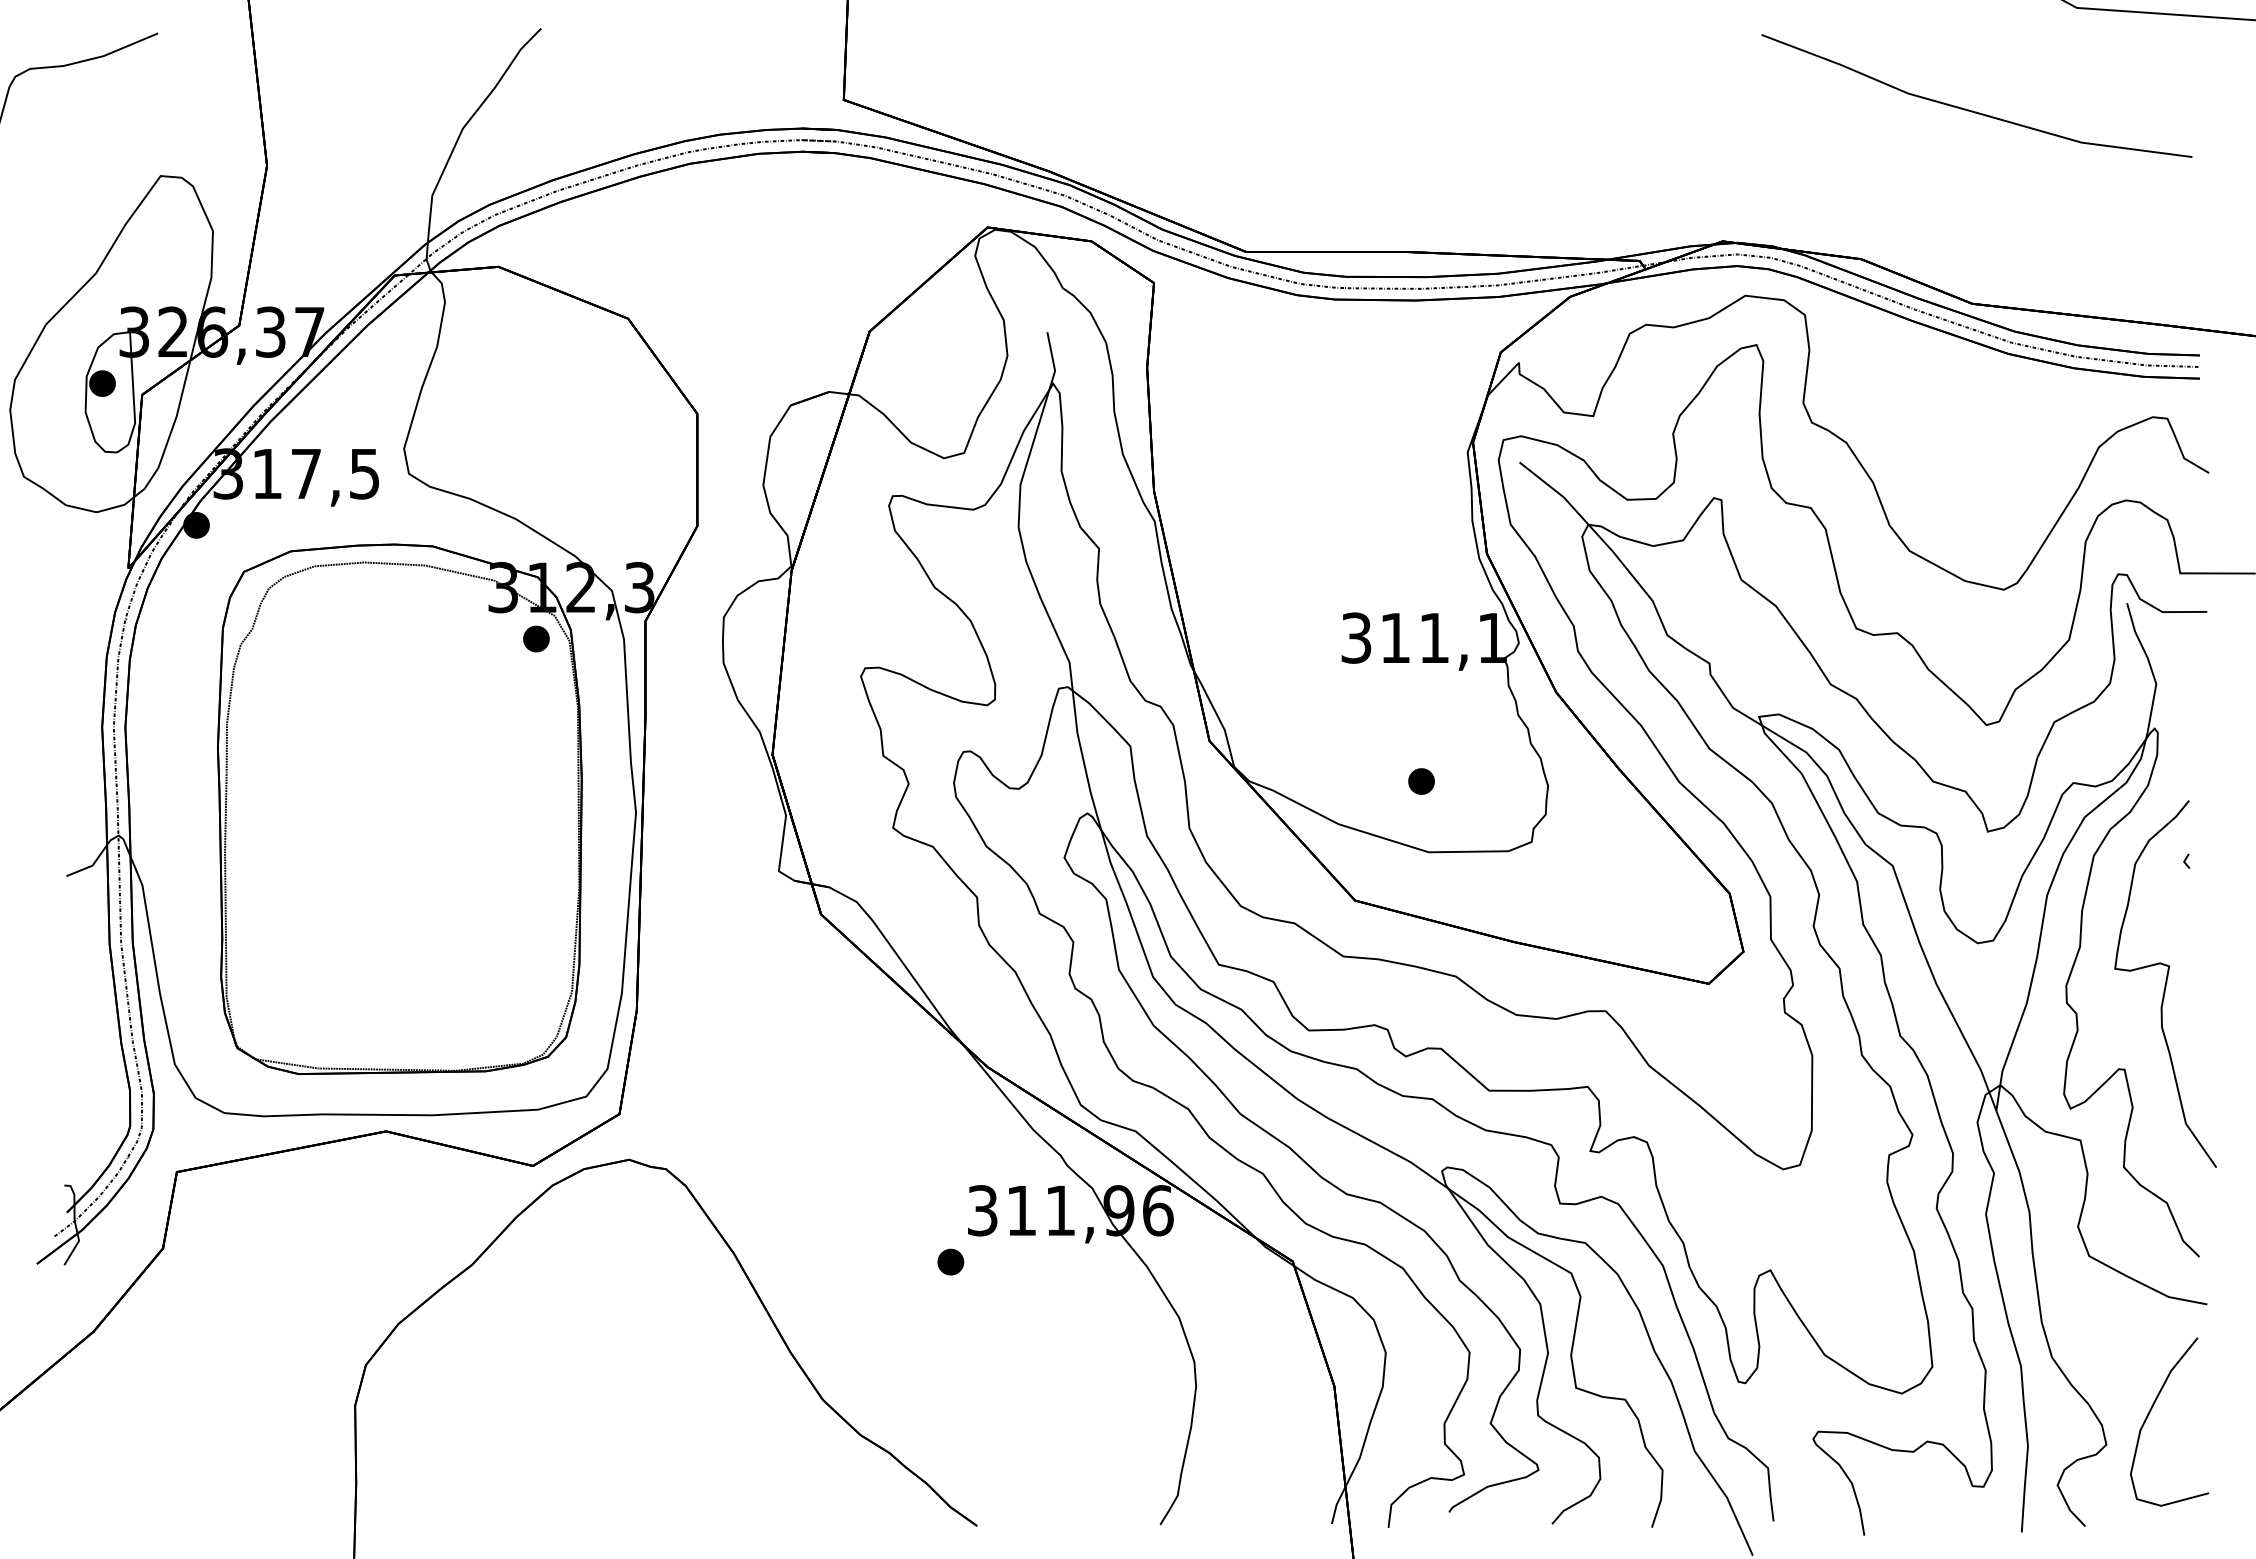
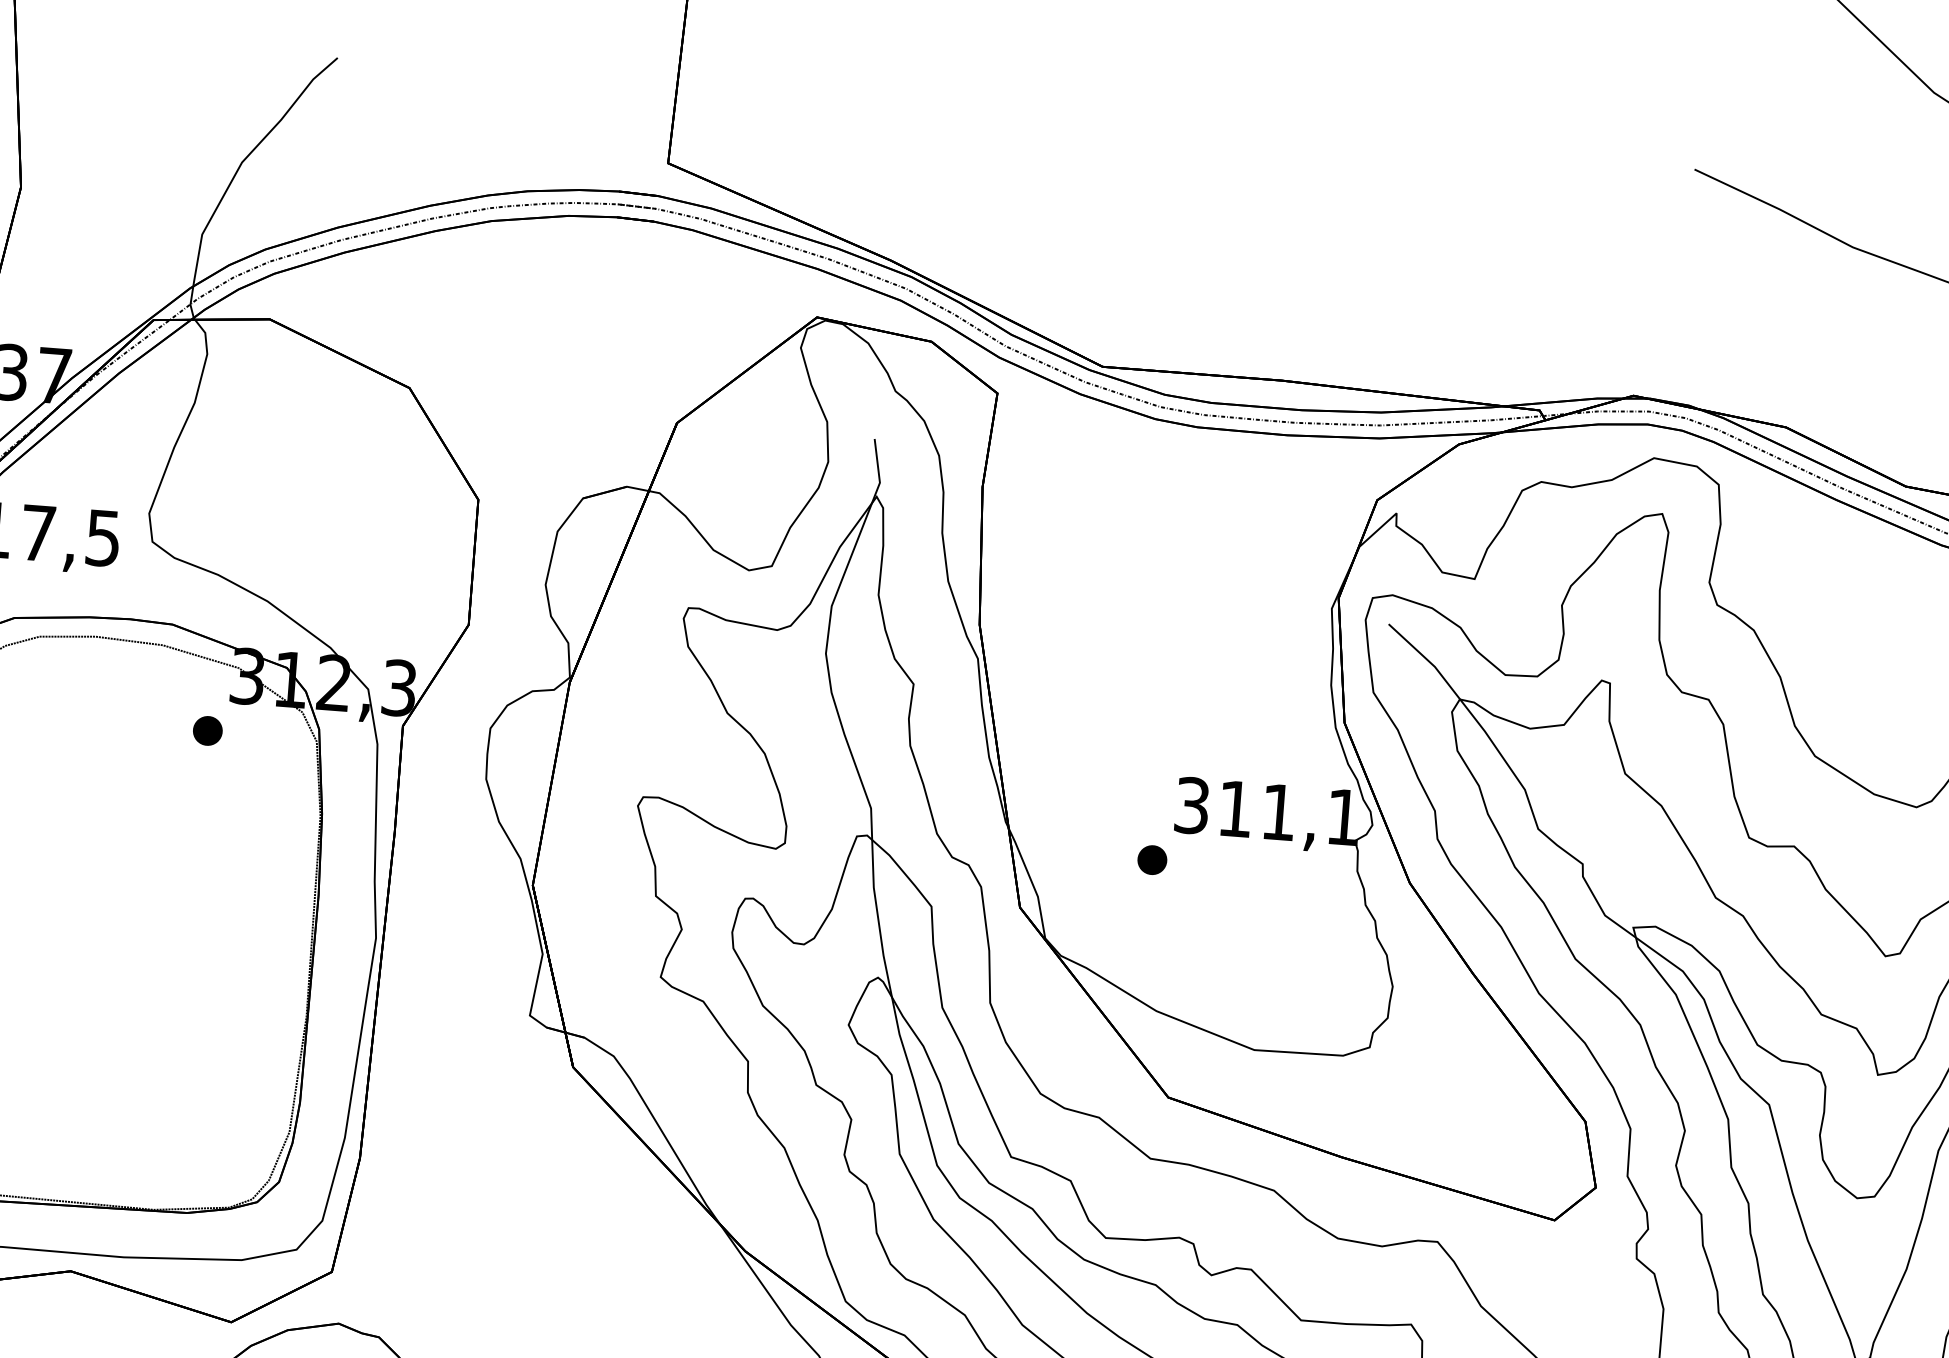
part: (536, 638) -> (207, 730), moved
part: (1421, 781) -> (1152, 860), moved

